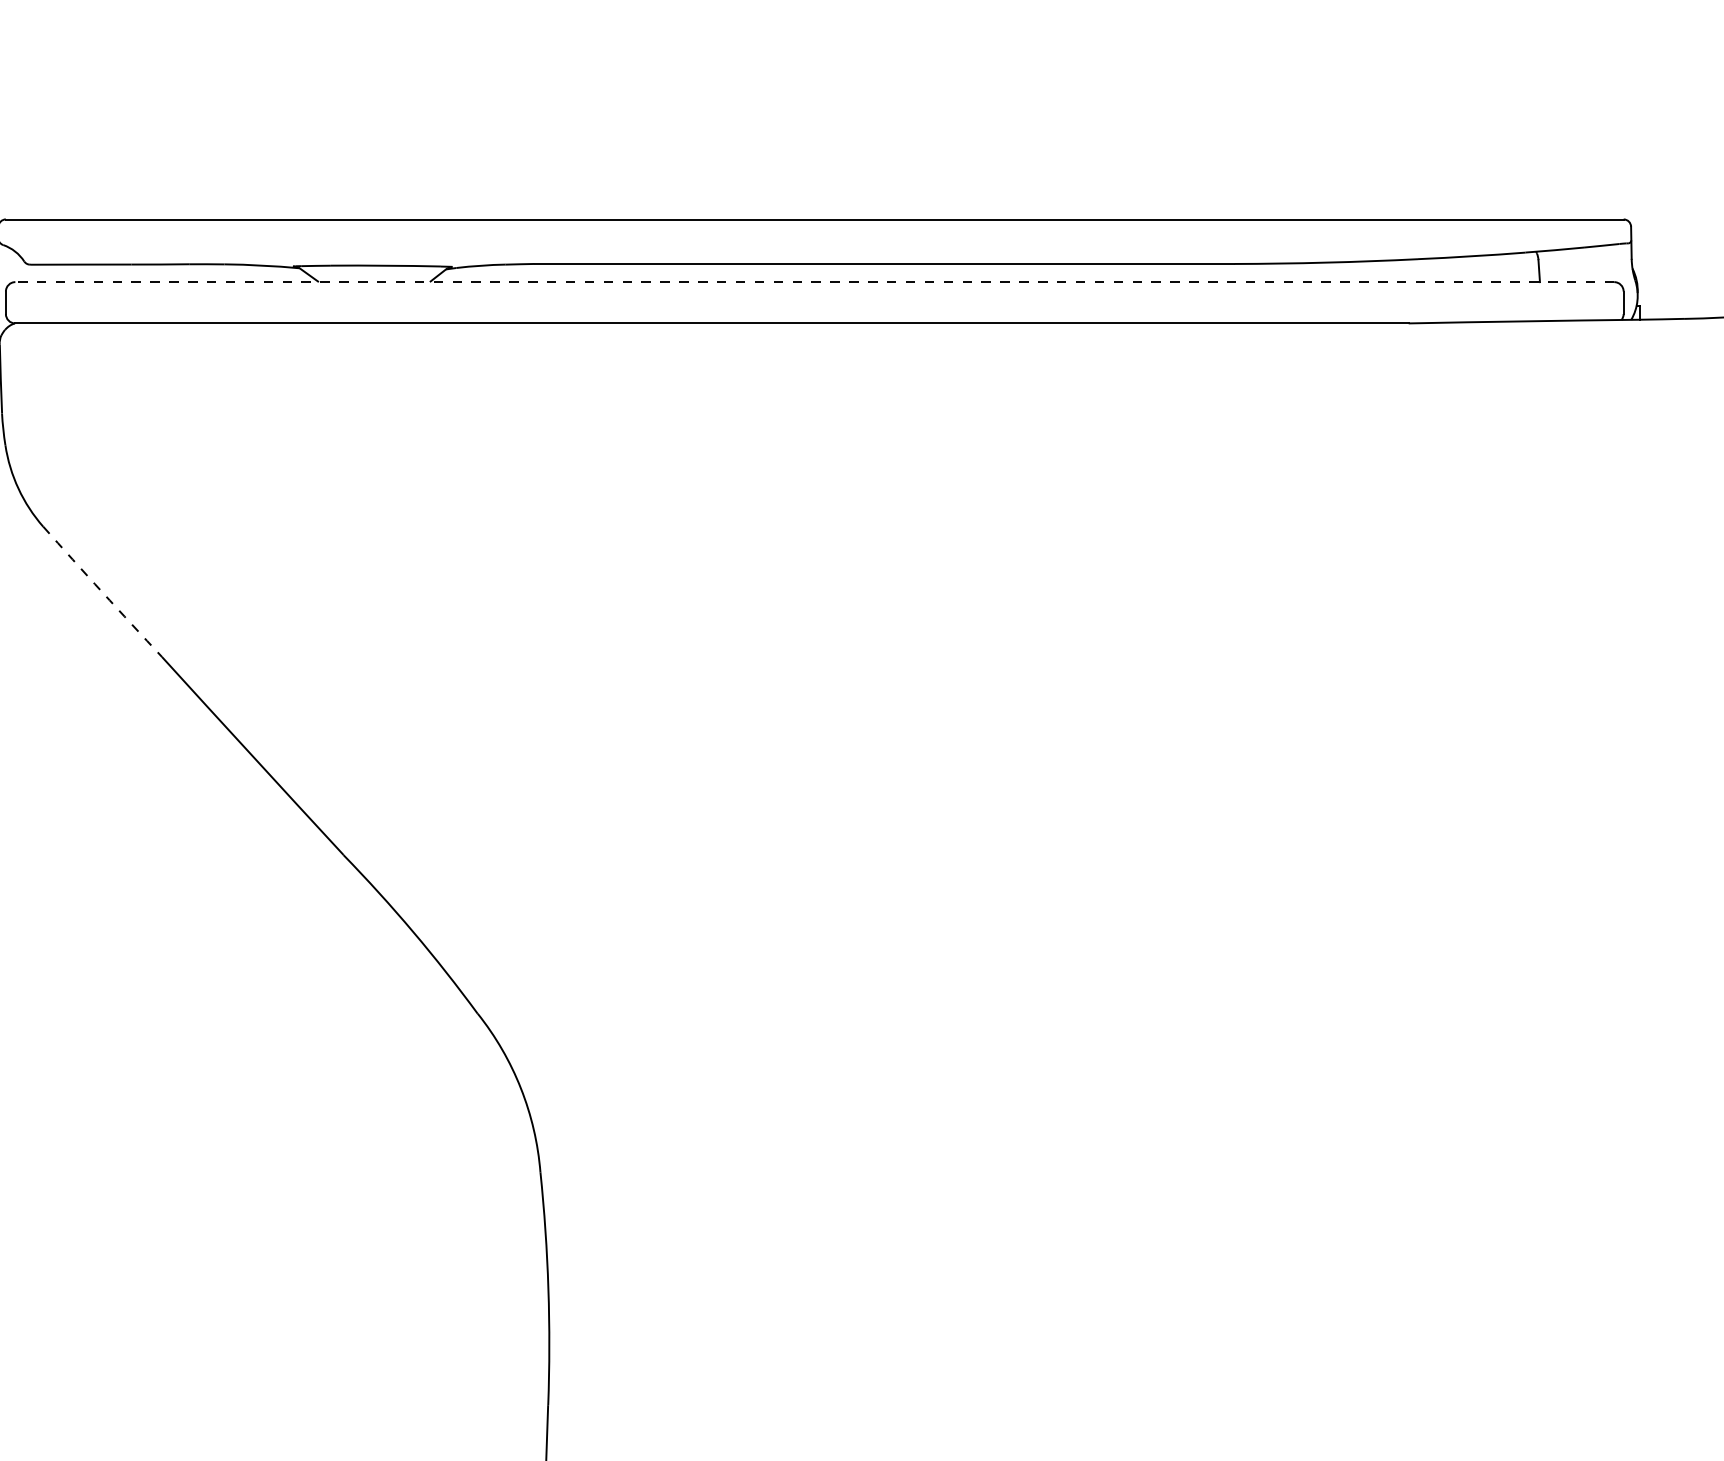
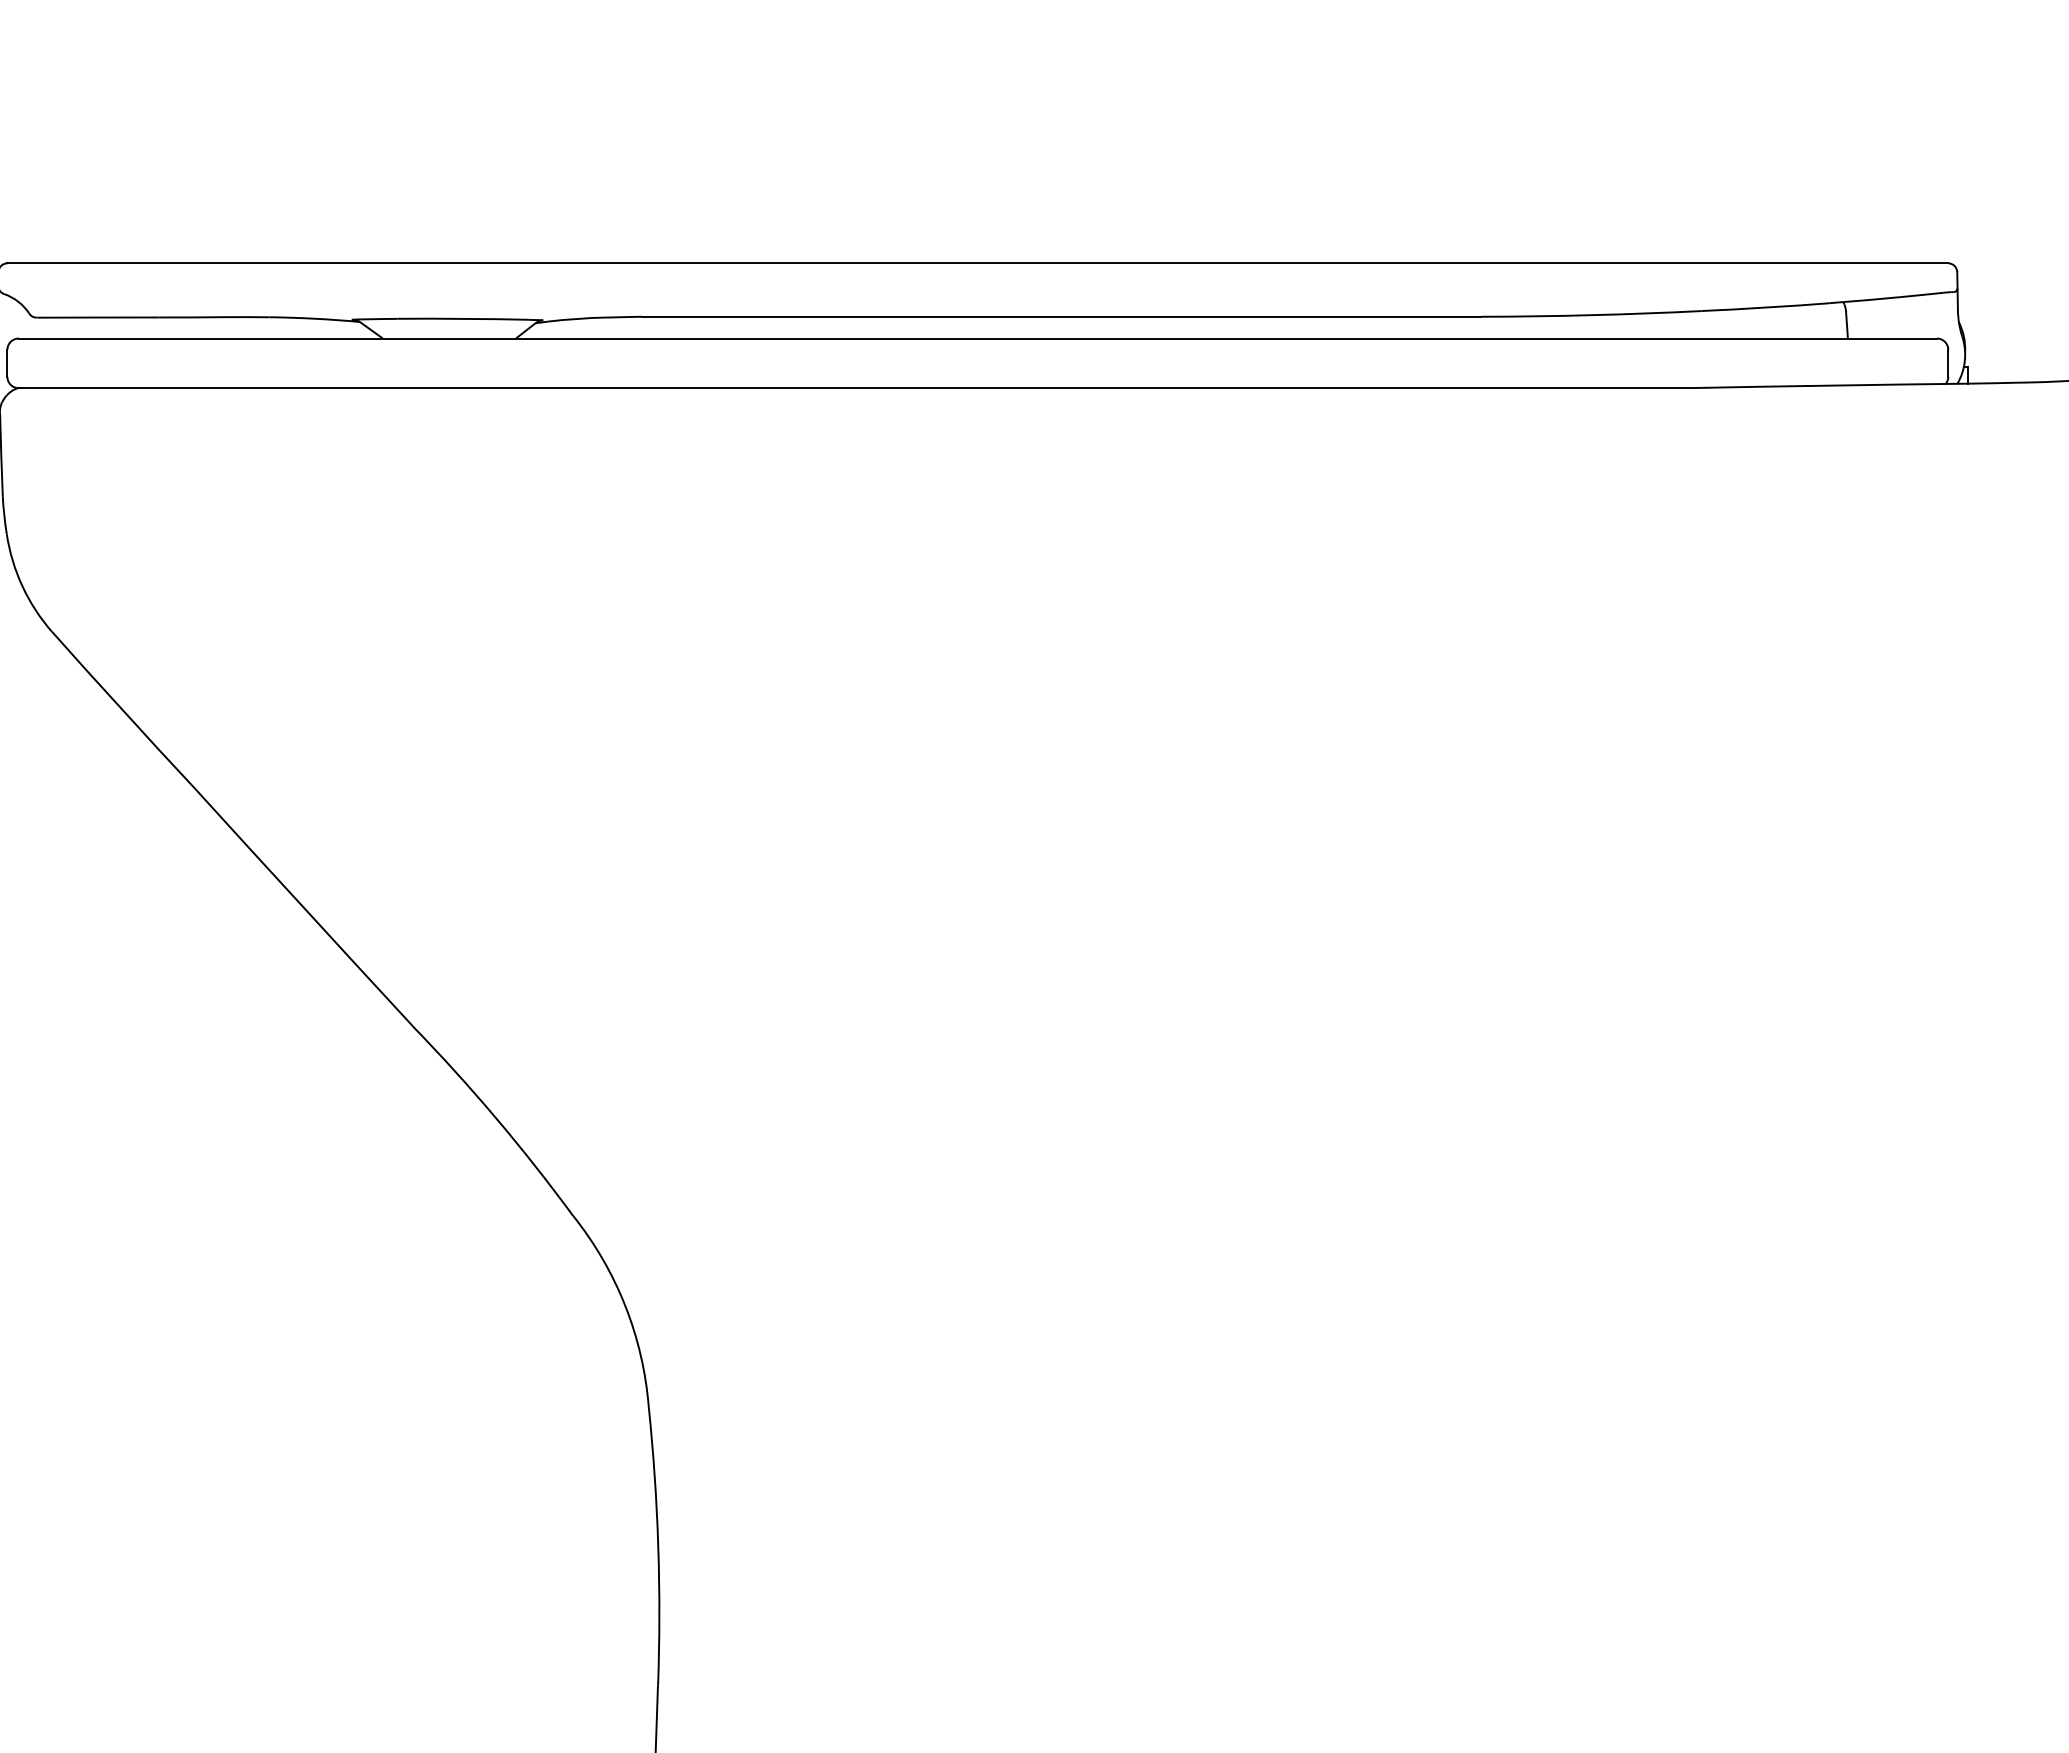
line: (814, 282) -> (977, 338), dashed -> solid
arc: (102, 592) -> (123, 710), dashed -> solid

